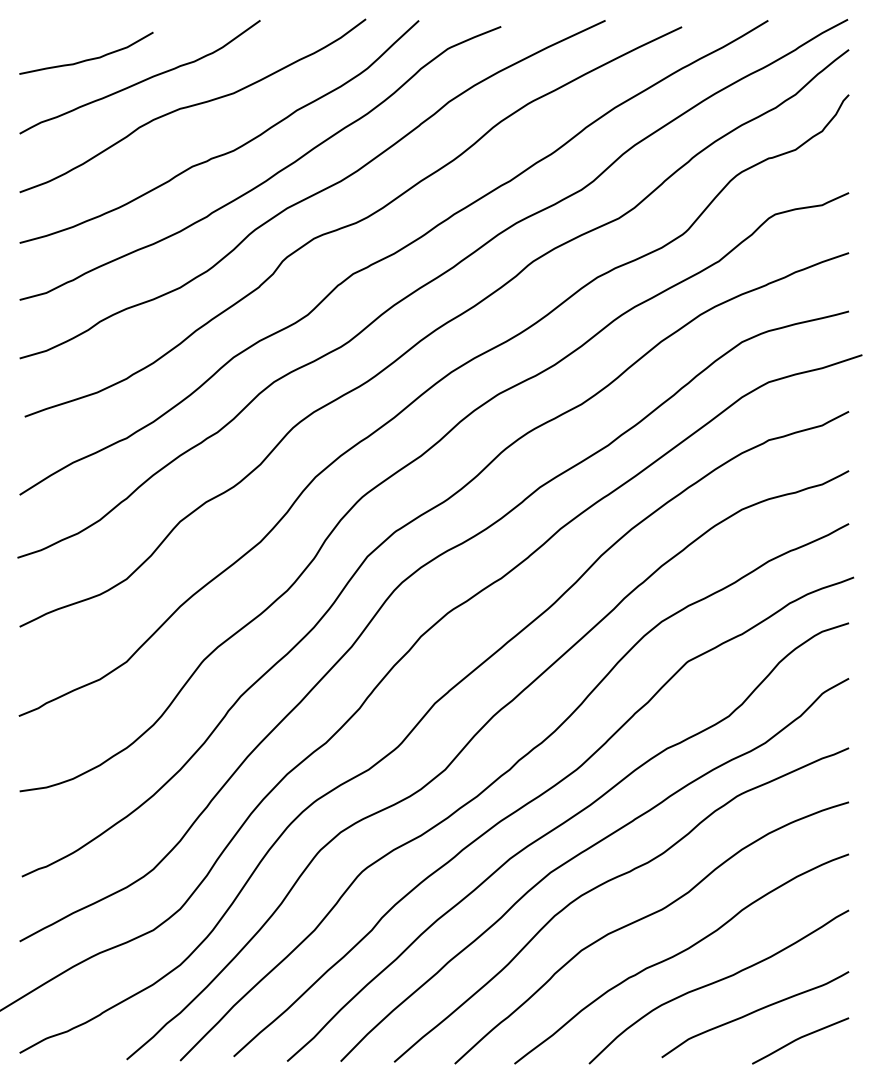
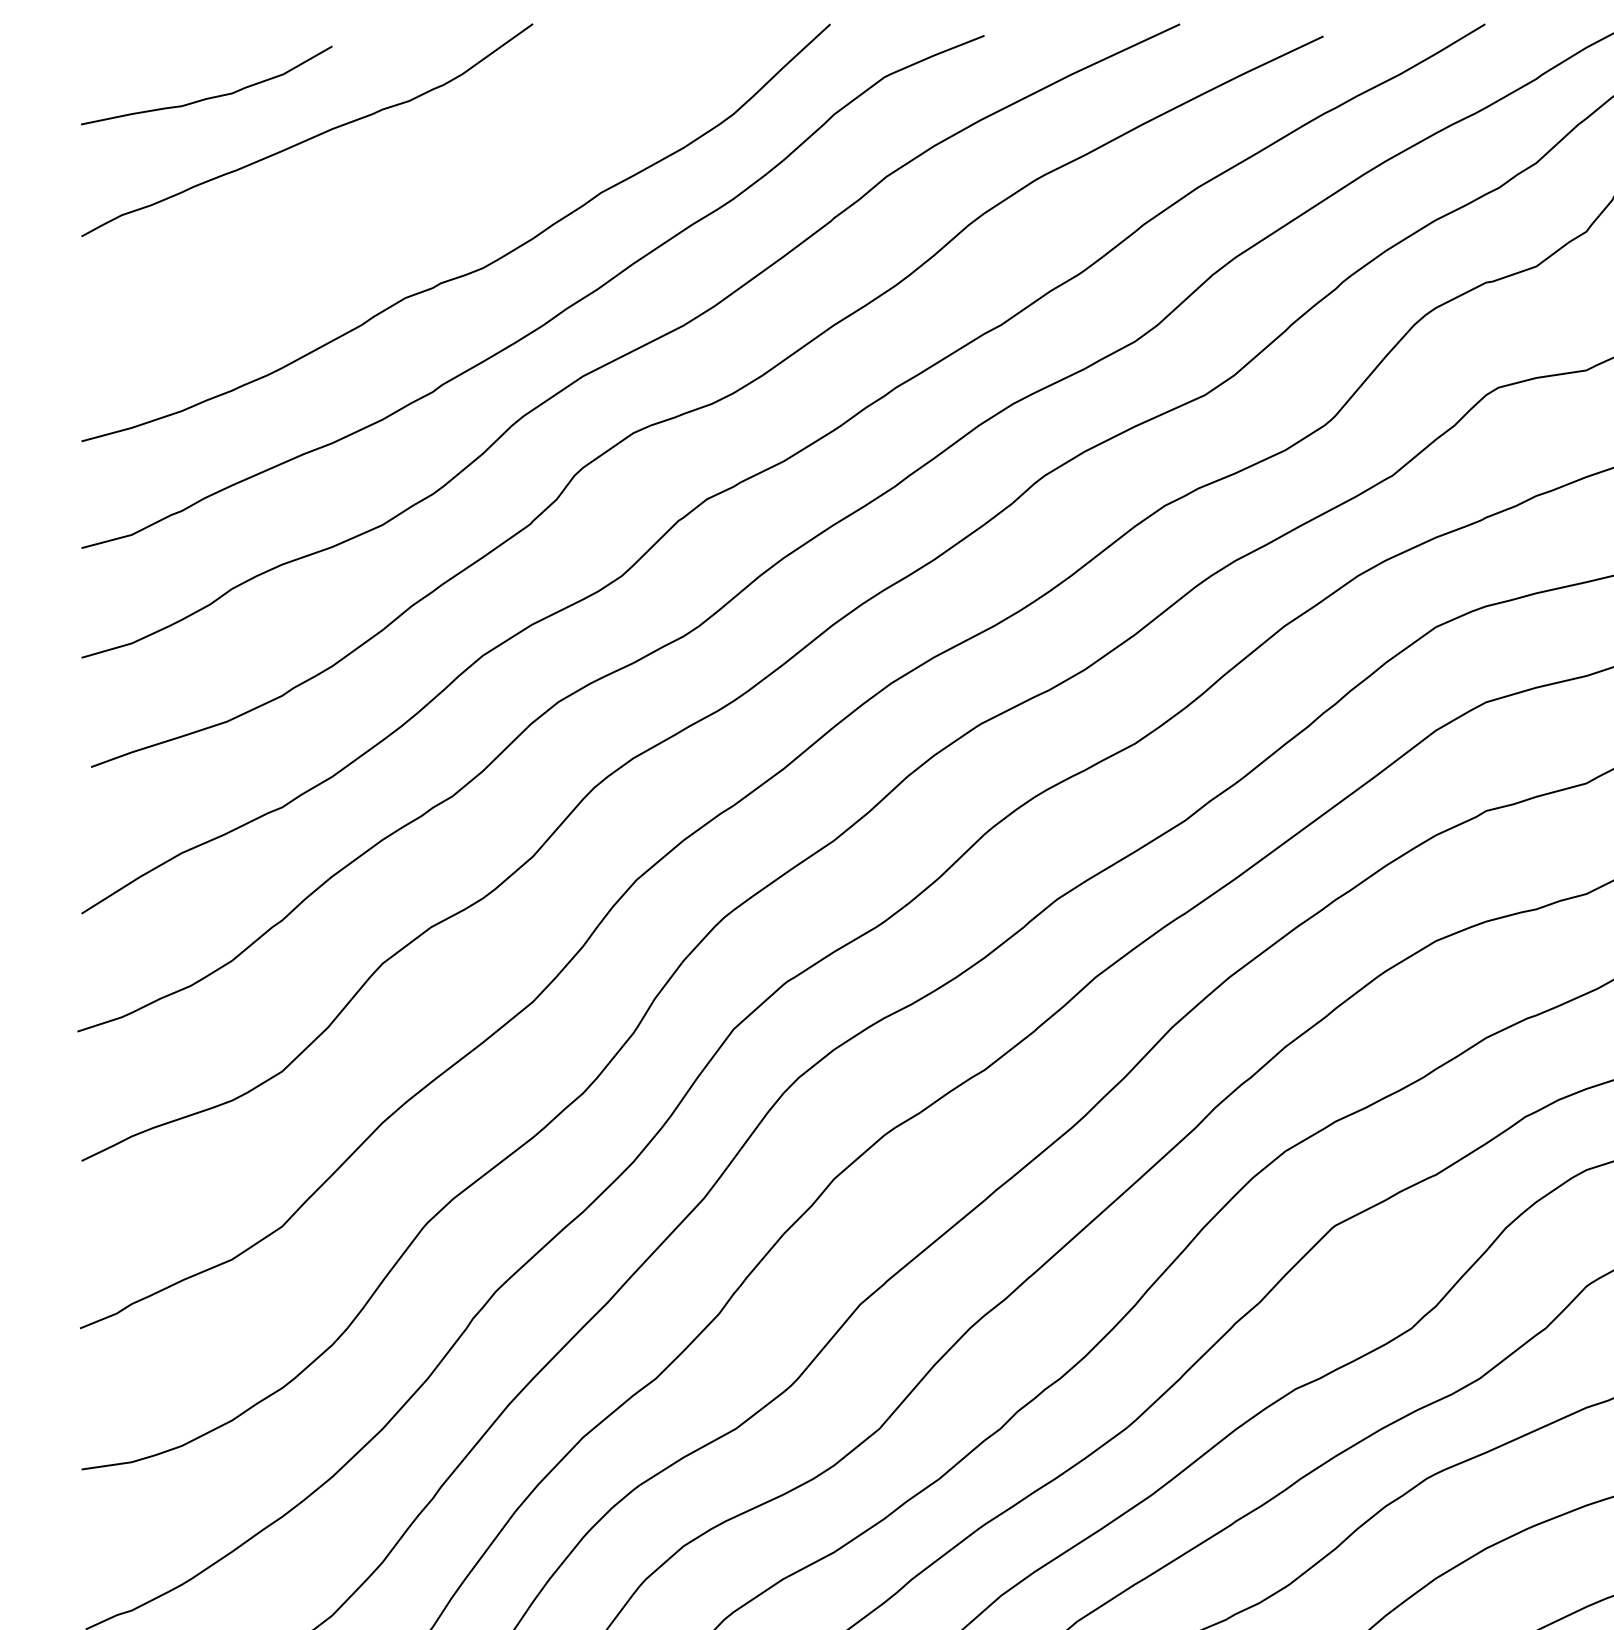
curve: (192, 105) -> (405, 183), removed

